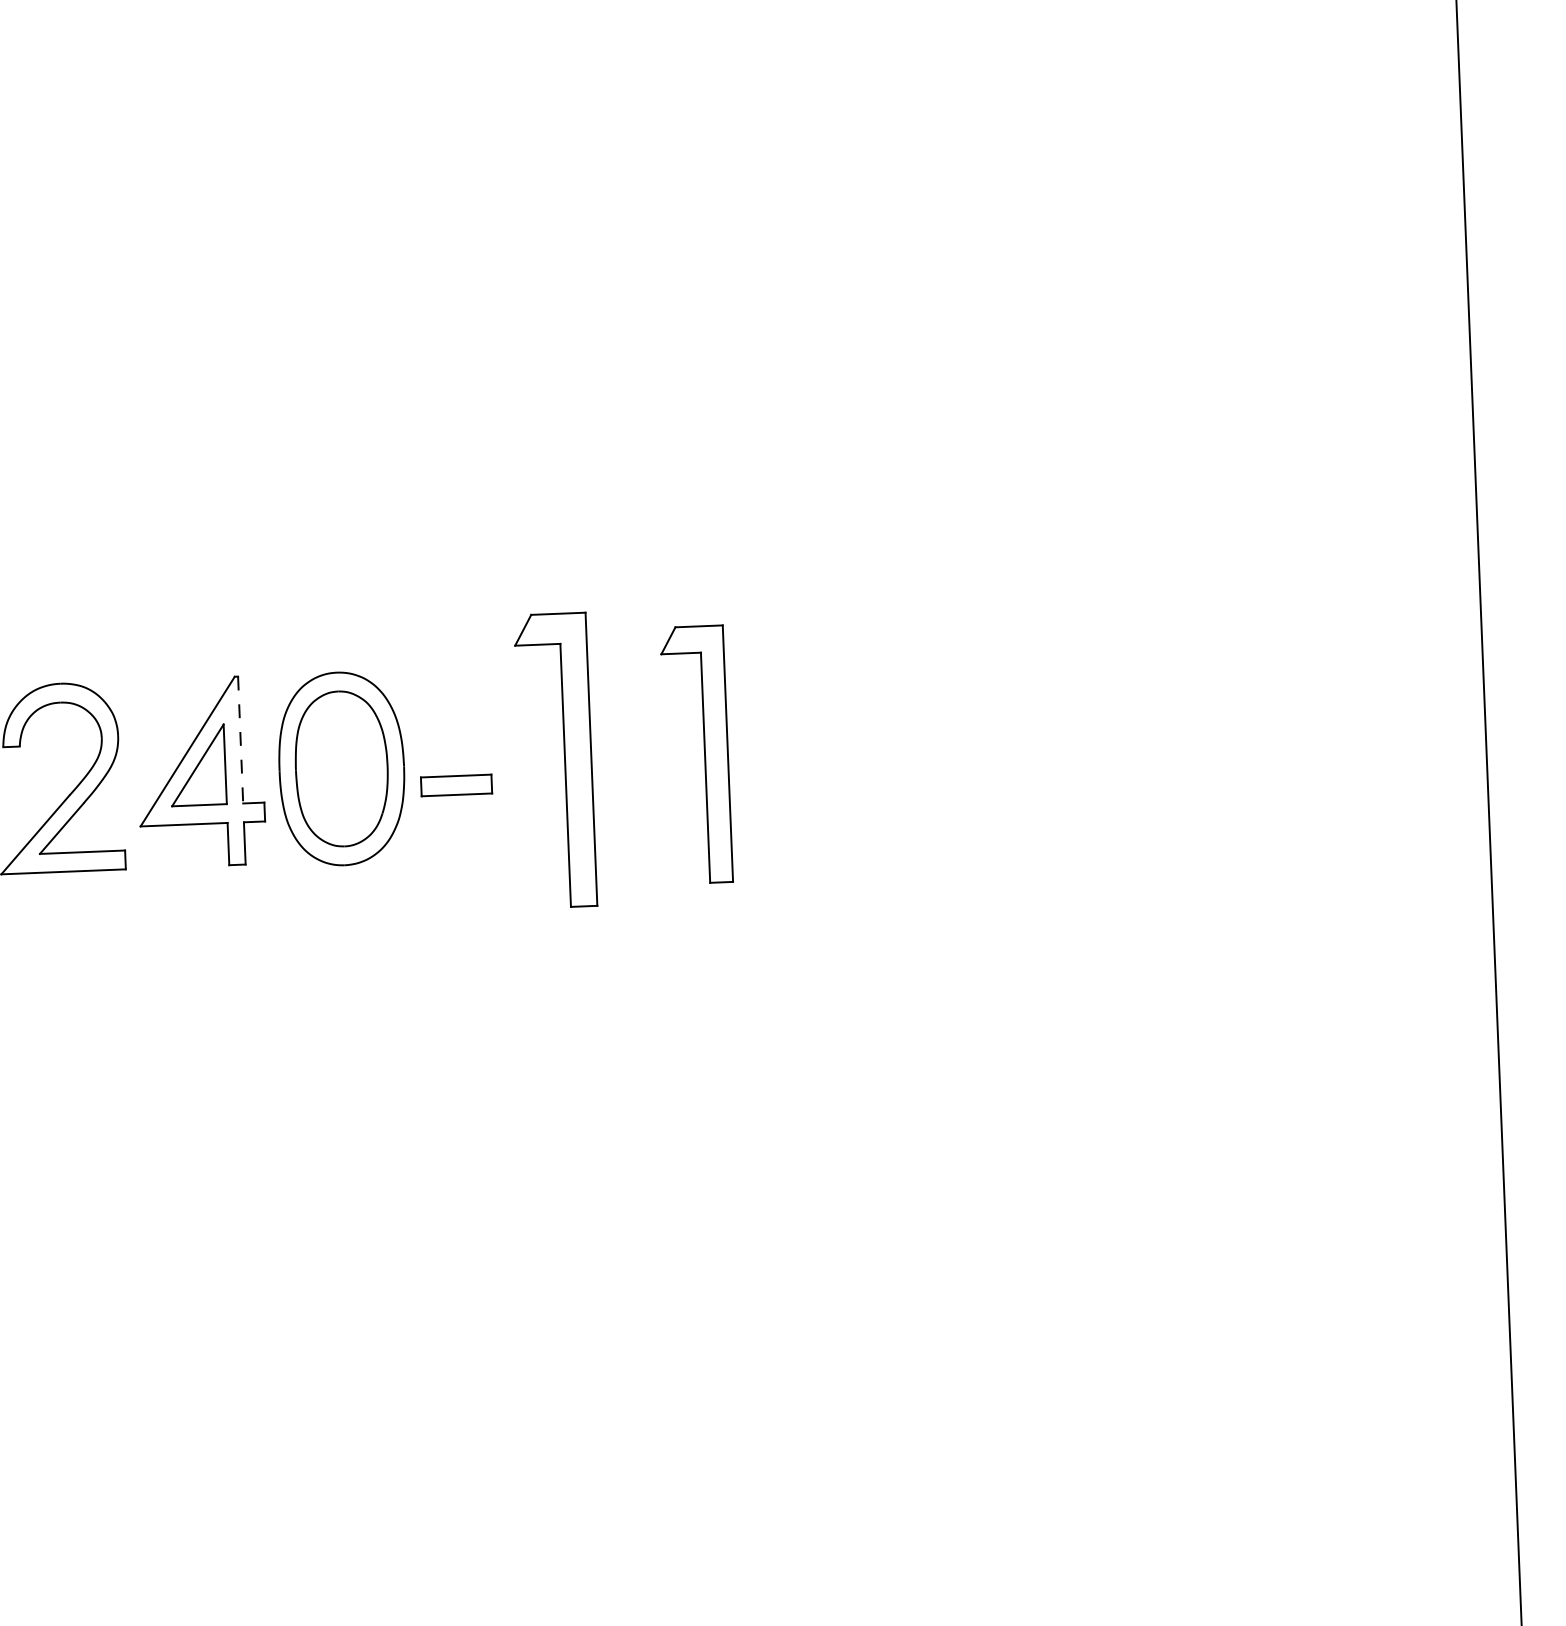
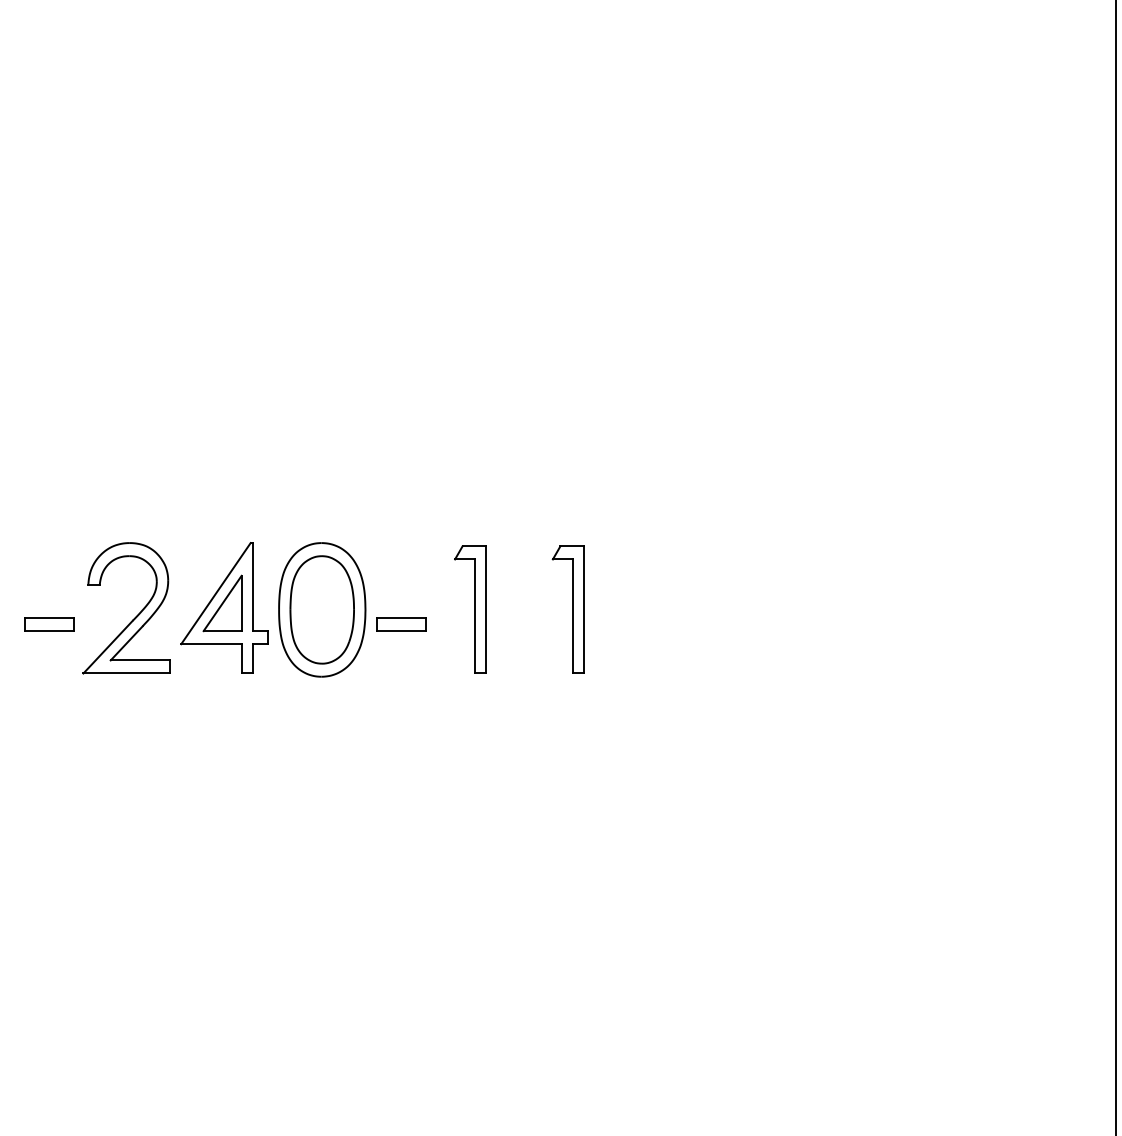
line: (239, 740) -> (252, 587), dashed -> solid
part: (695, 754) -> (567, 609), size x0.71
part: (555, 759) -> (470, 609), size x0.62

